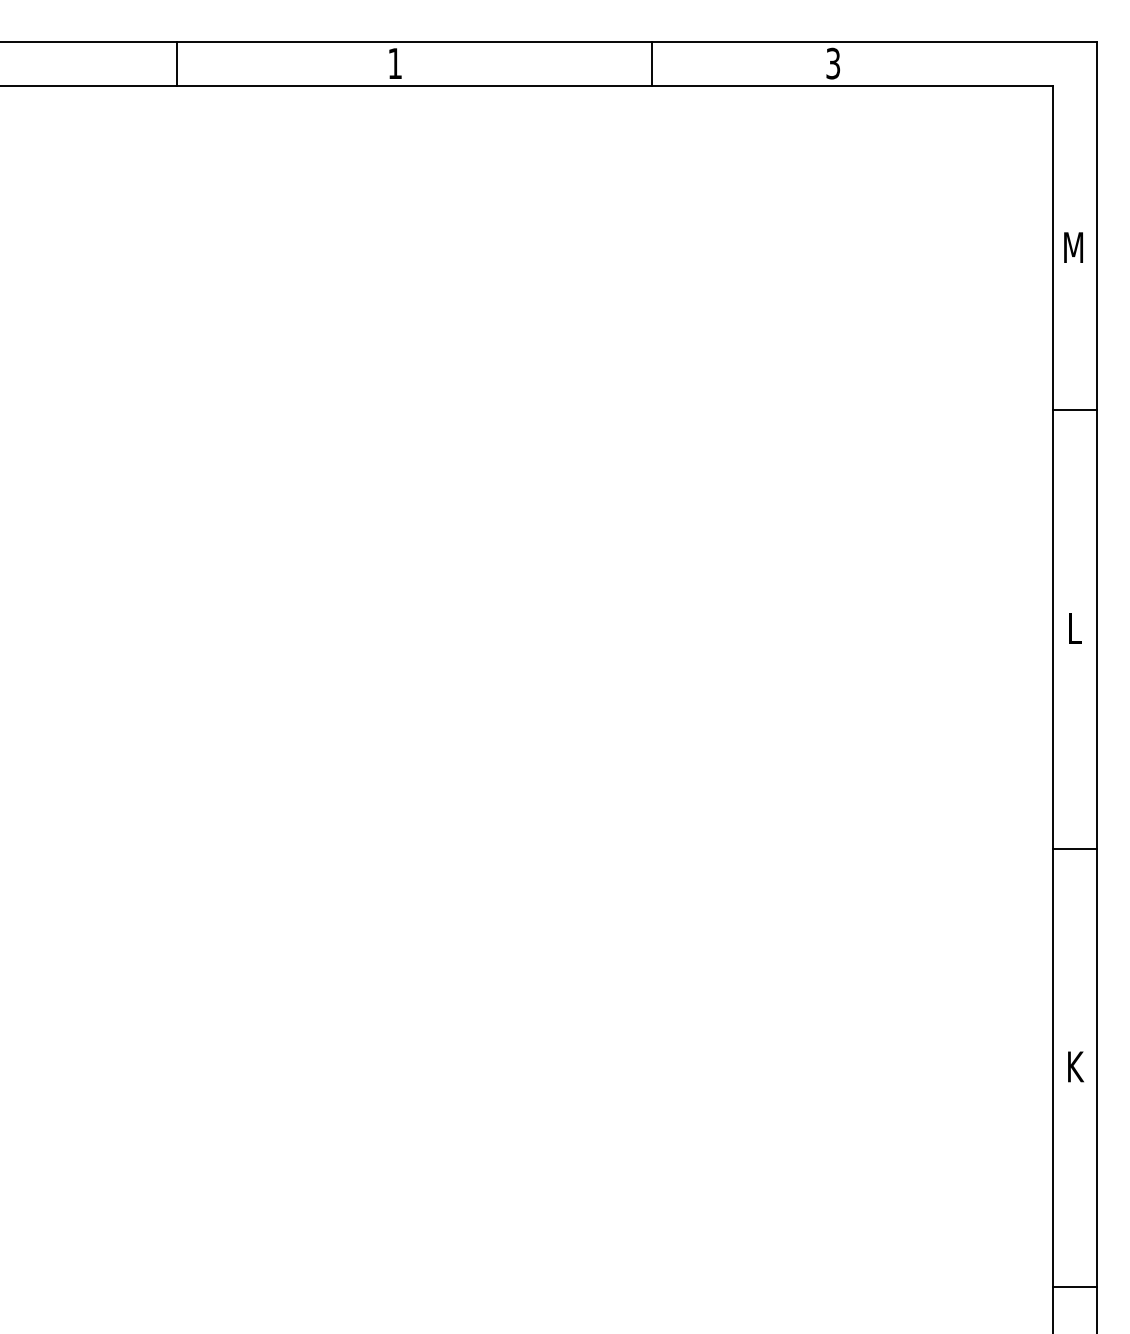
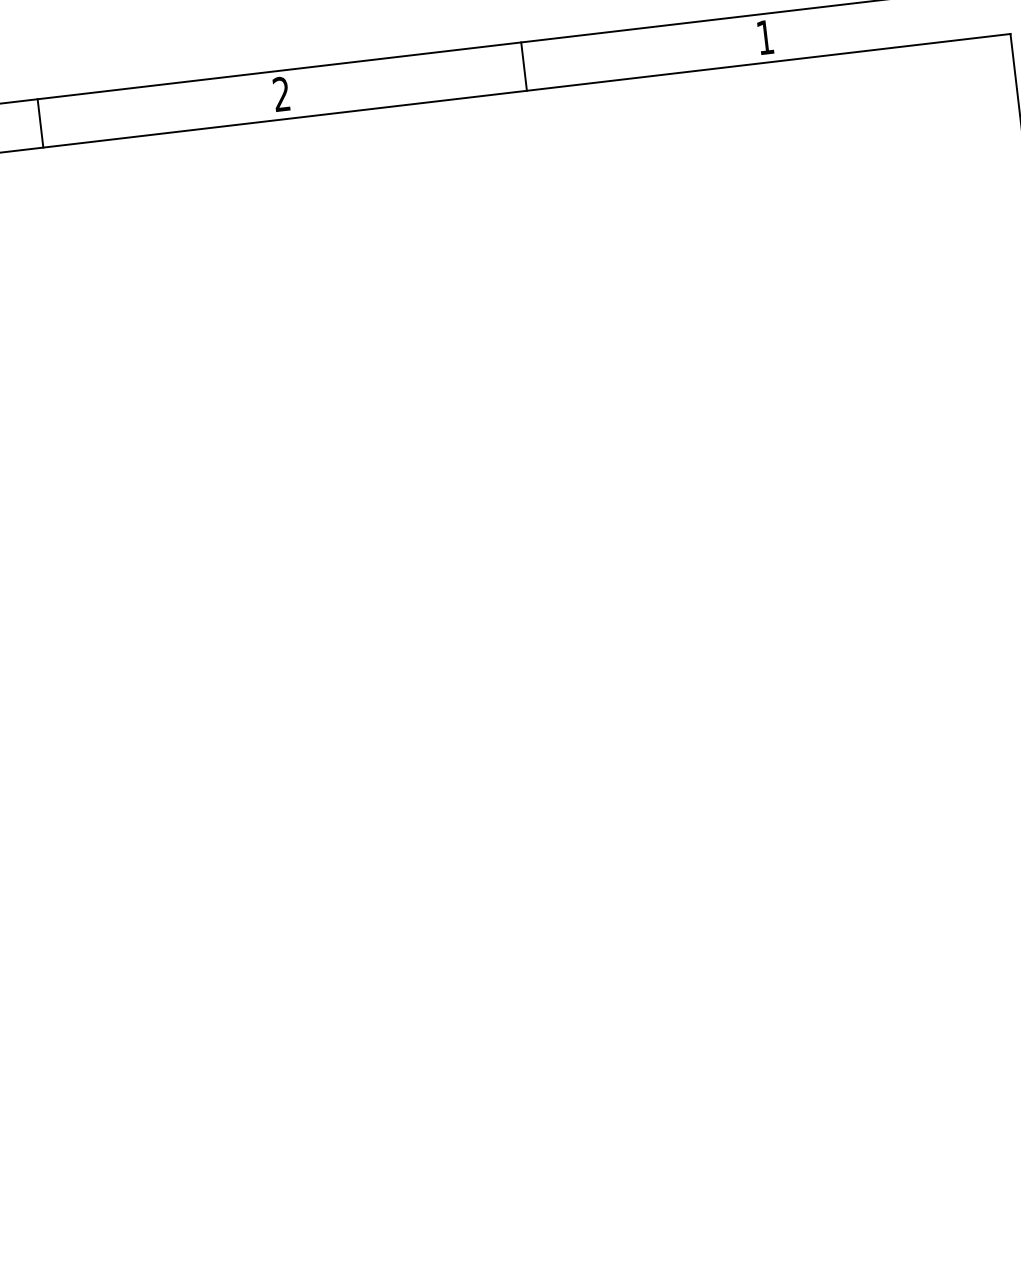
text: (394, 62) -> (280, 93), 1 -> 2
text: (833, 63) -> (765, 37), 3 -> 1
line: (651, 64) -> (523, 66), moved

